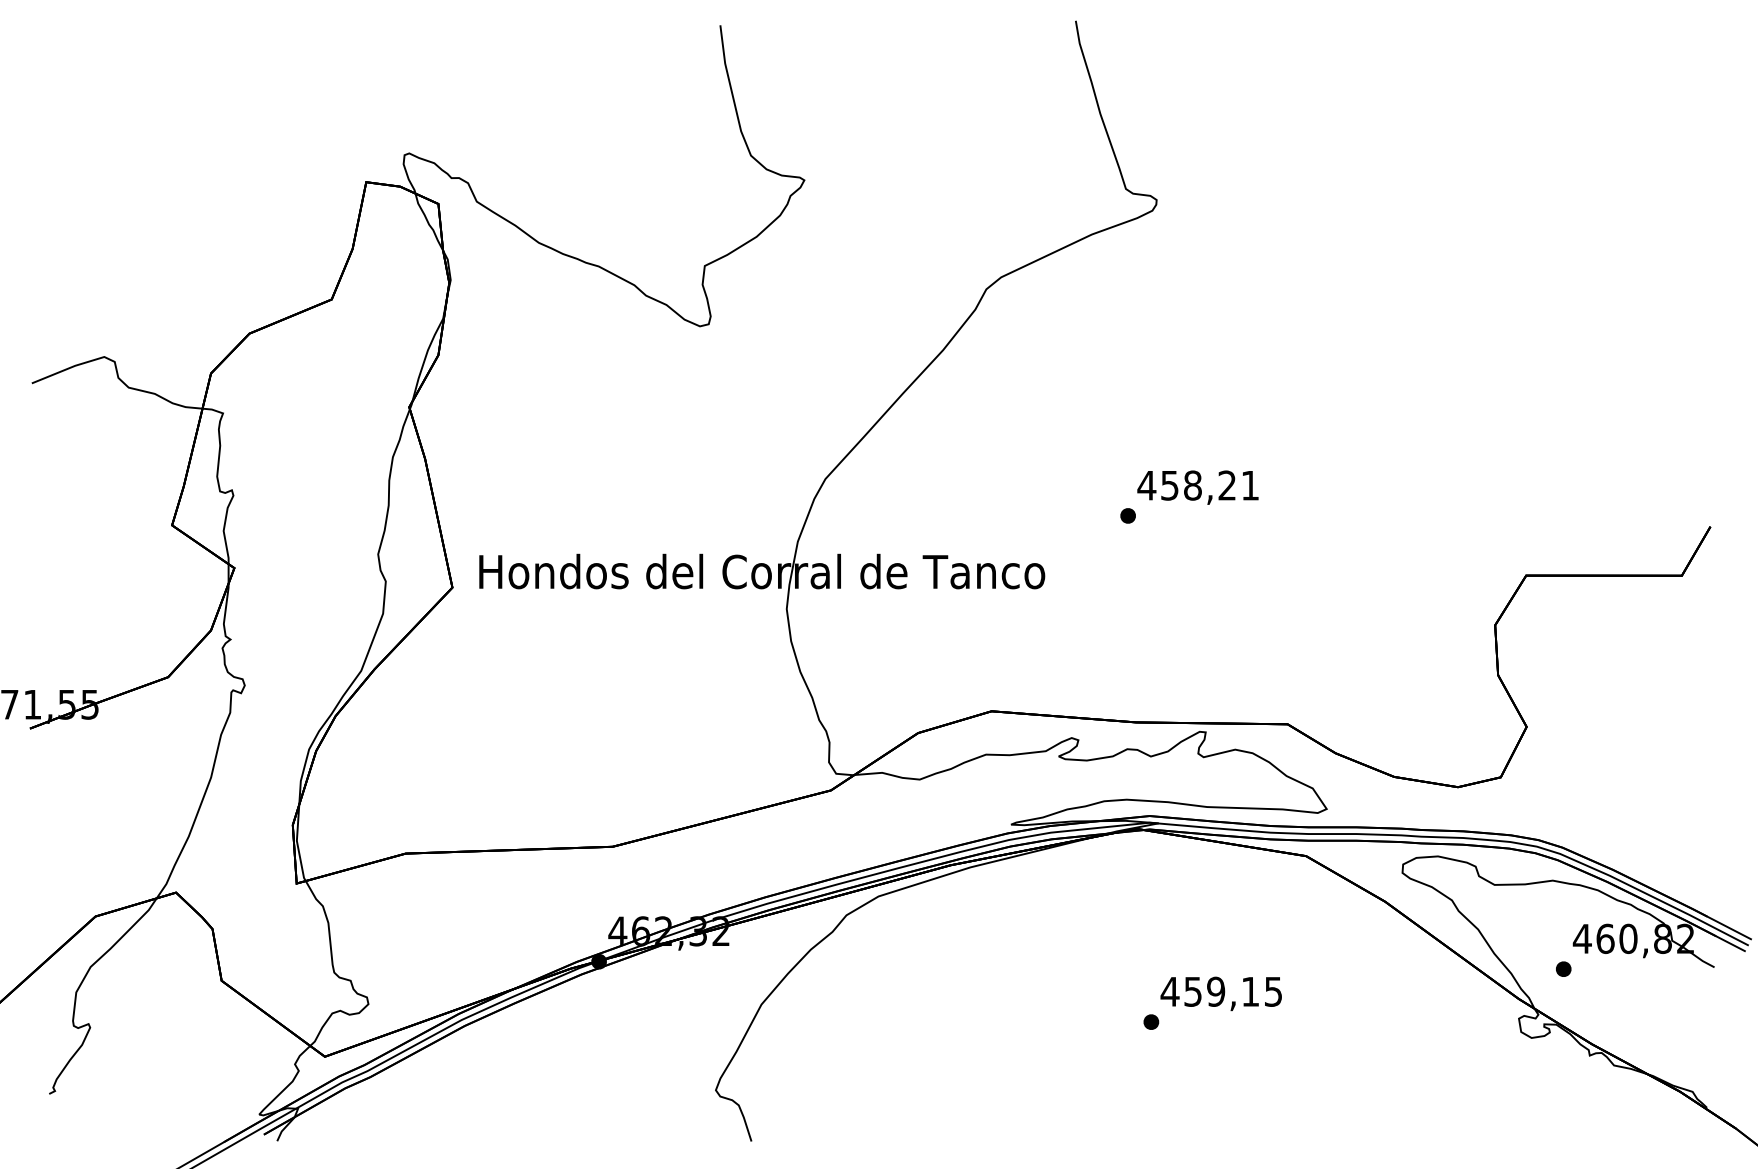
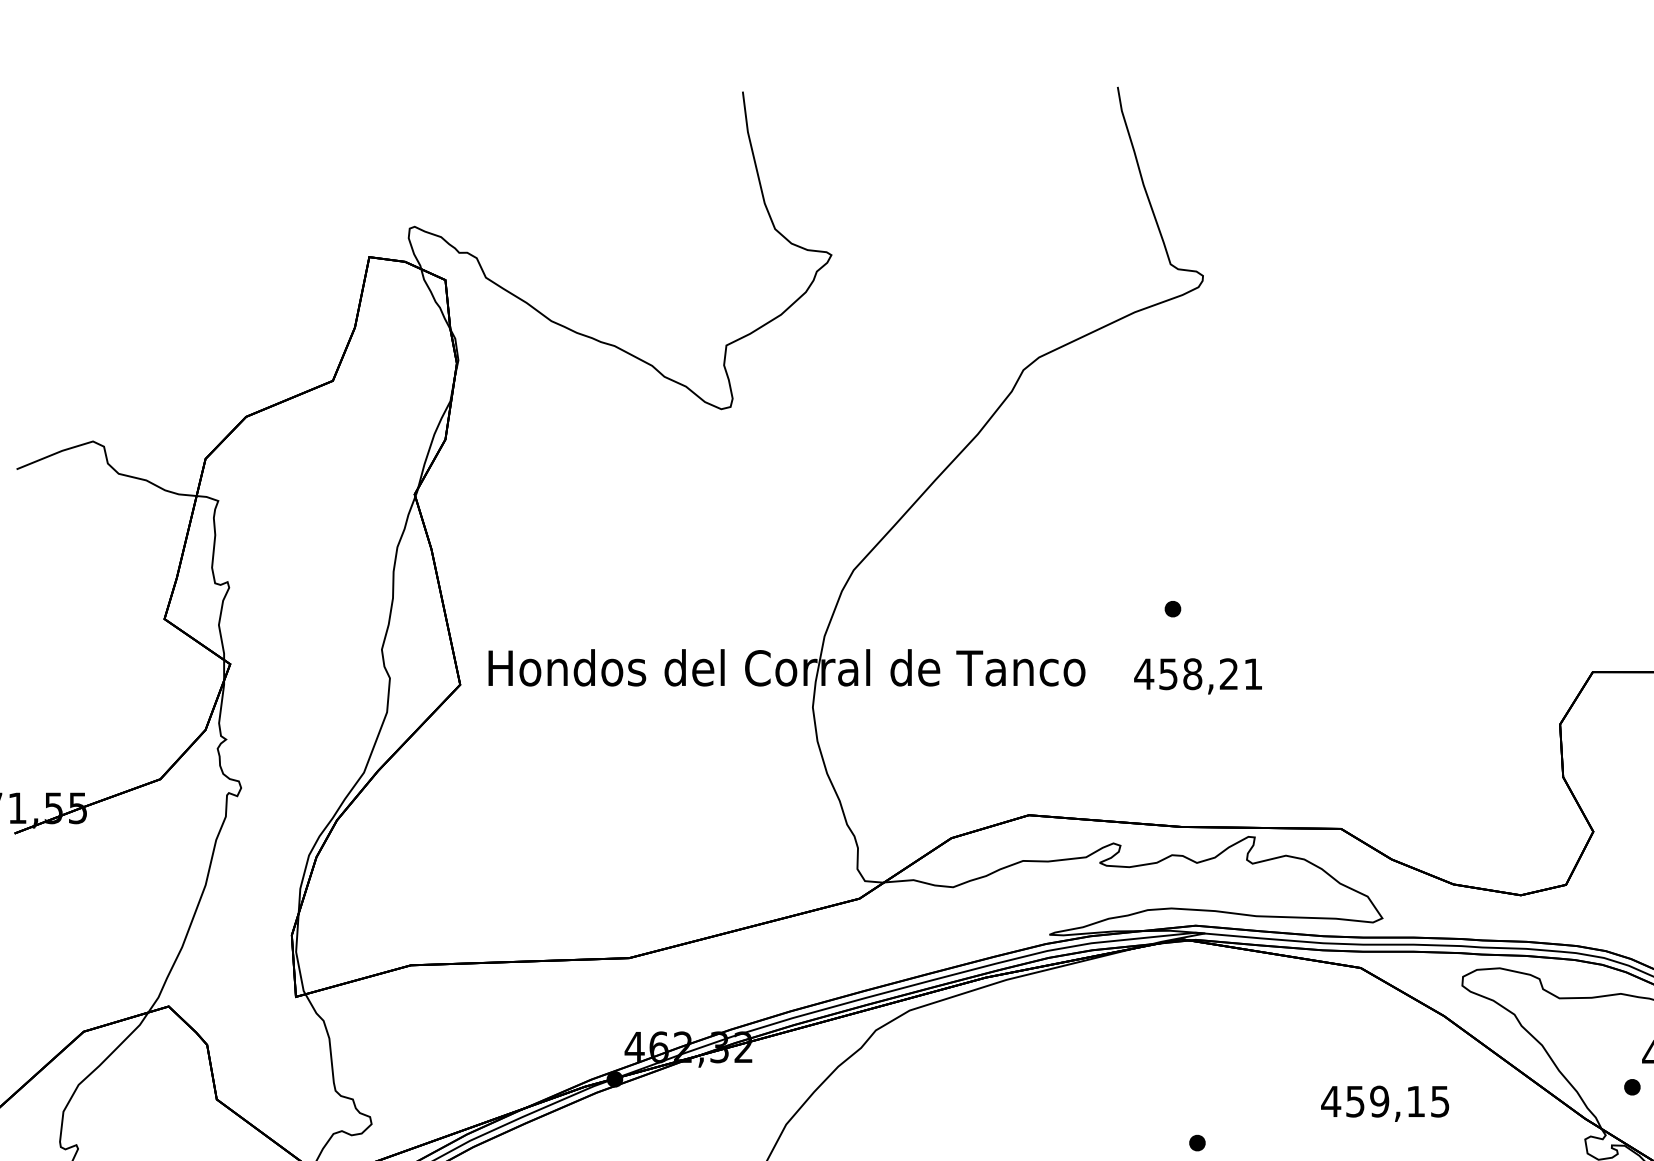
text: (1197, 487) -> (1197, 676), moved
text: (1220, 993) -> (1384, 1103), moved

